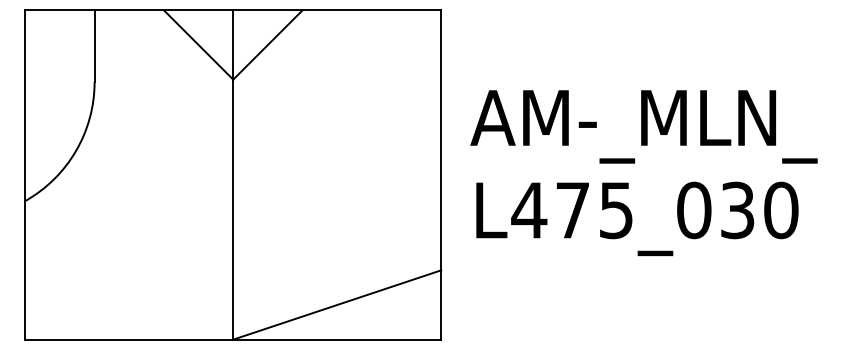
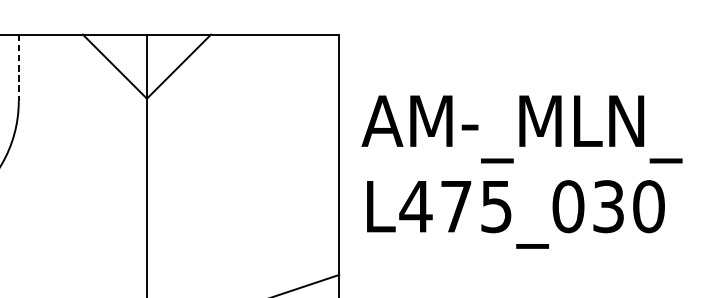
line: (94, 46) -> (18, 68), solid -> dashed
text: (643, 173) -> (521, 172), moved

